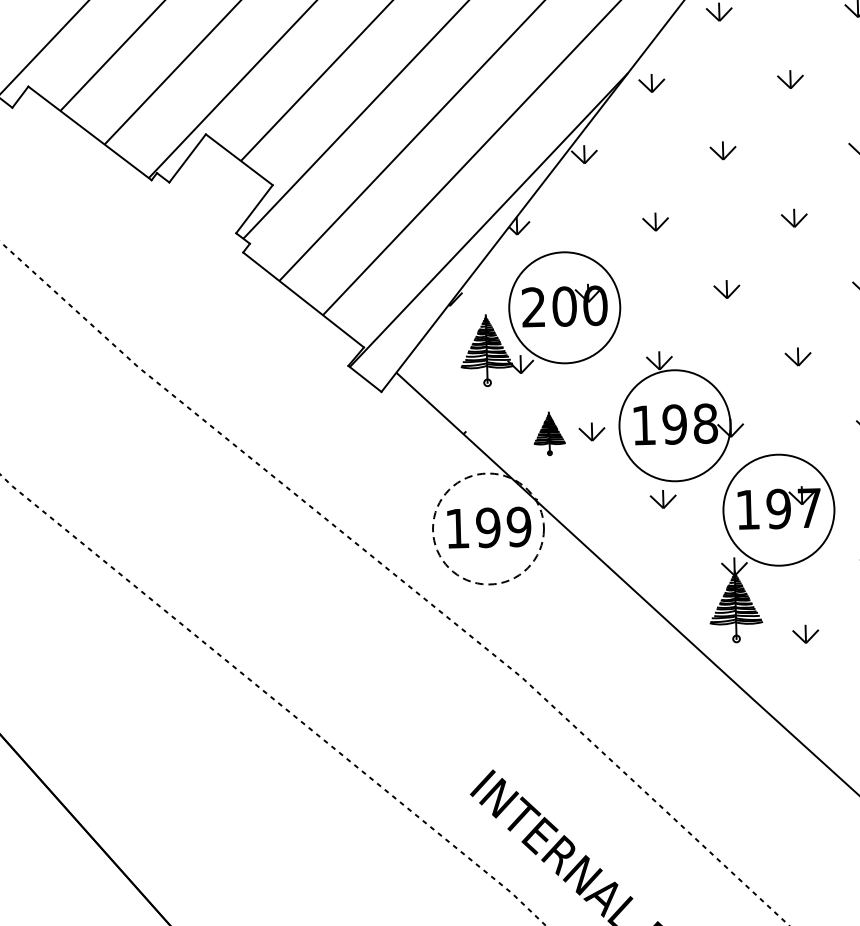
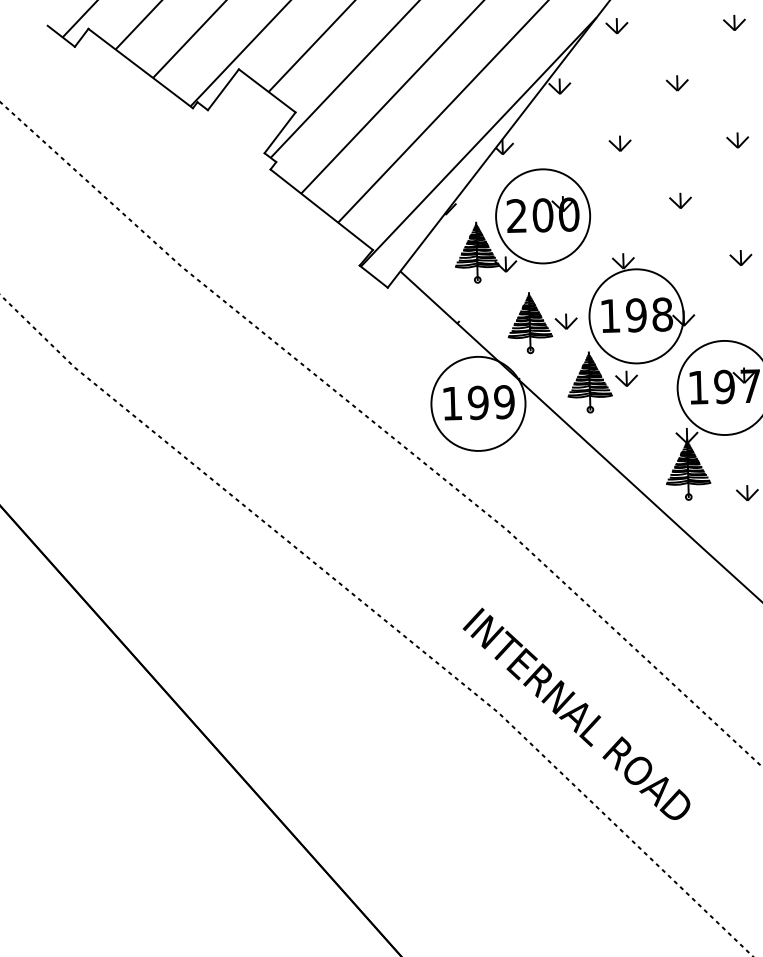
part: (549, 434) -> (530, 323), size x1.67
part: (619, 503) -> (589, 382), added
circle: (488, 528) -> (478, 403), dashed -> solid

